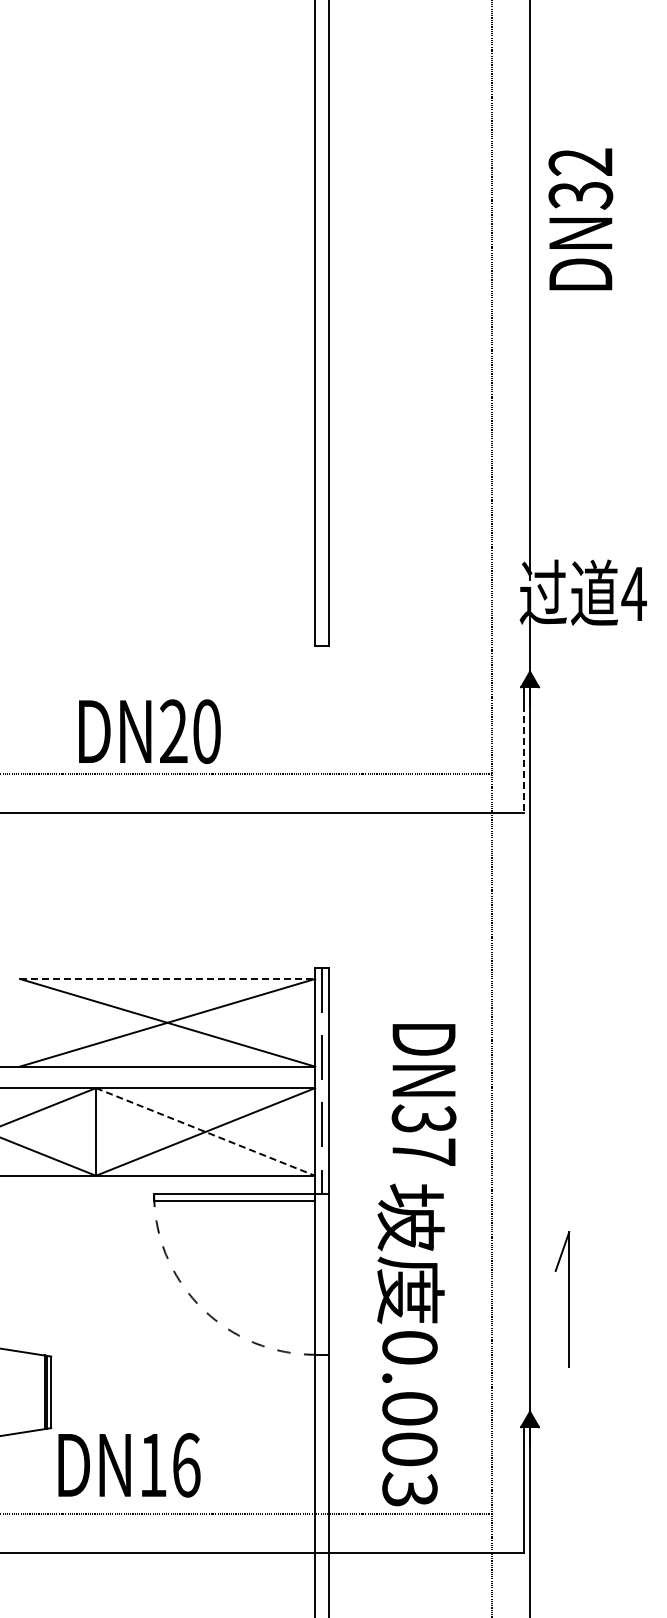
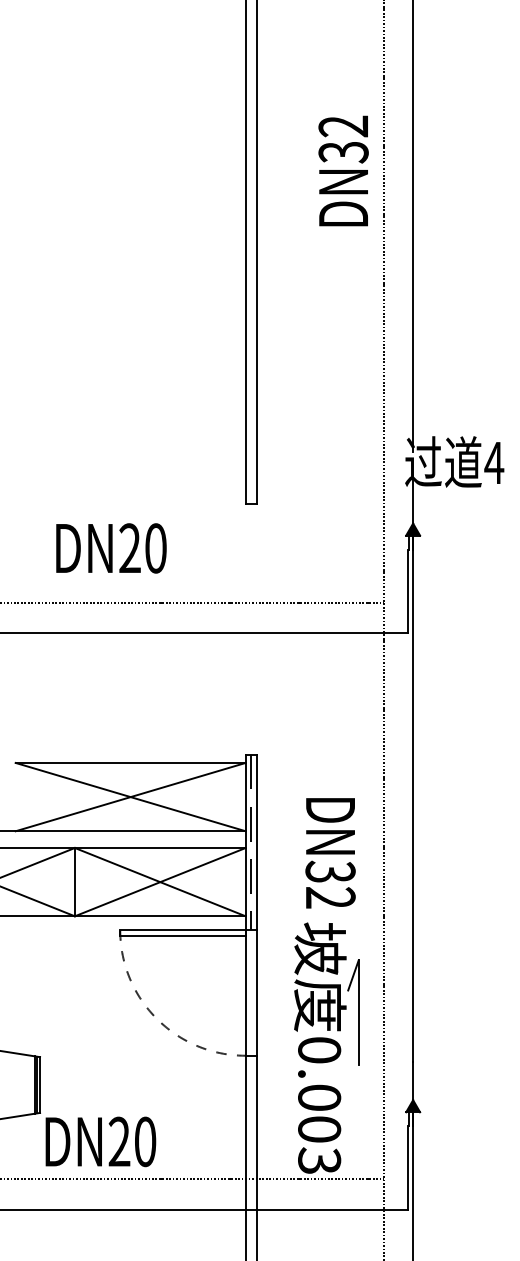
text: (580, 219) -> (343, 171), moved
text: (149, 731) -> (111, 548), moved
line: (524, 758) -> (408, 591), dashed -> solid
line: (167, 978) -> (130, 762), dashed -> solid
line: (206, 1132) -> (161, 882), dashed -> solid
text: (424, 1151) -> (330, 897), DN37 -> DN32
part: (562, 1299) -> (353, 1012), moved
text: (169, 1465) -> (132, 1142), DN16 -> DN20

